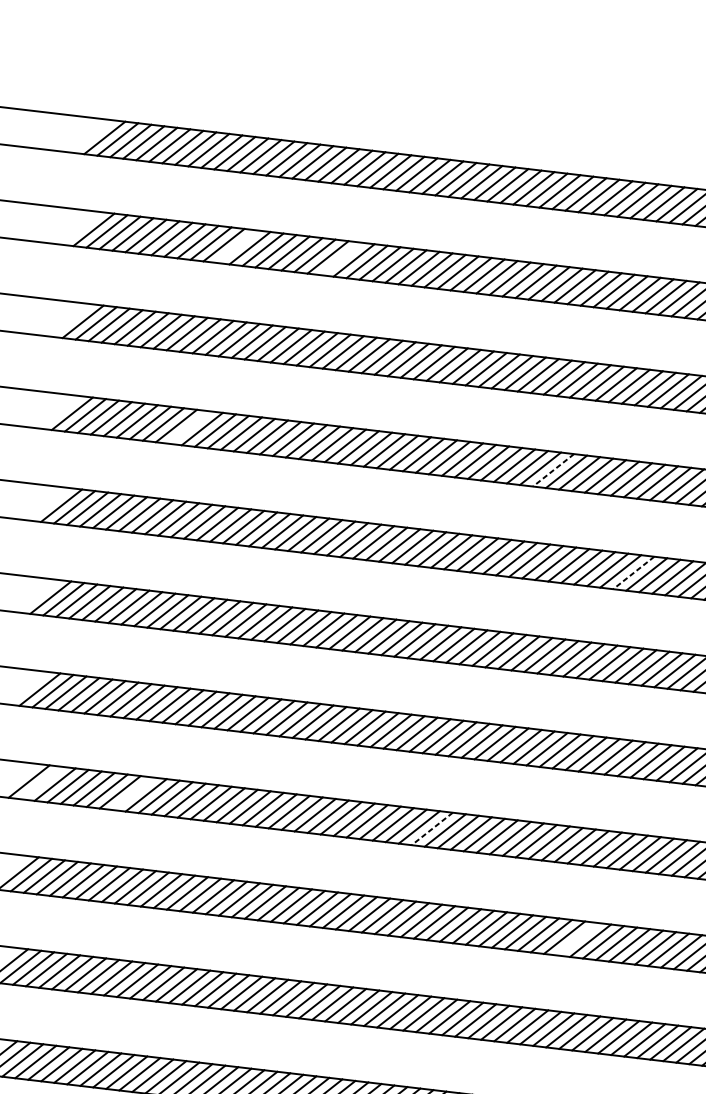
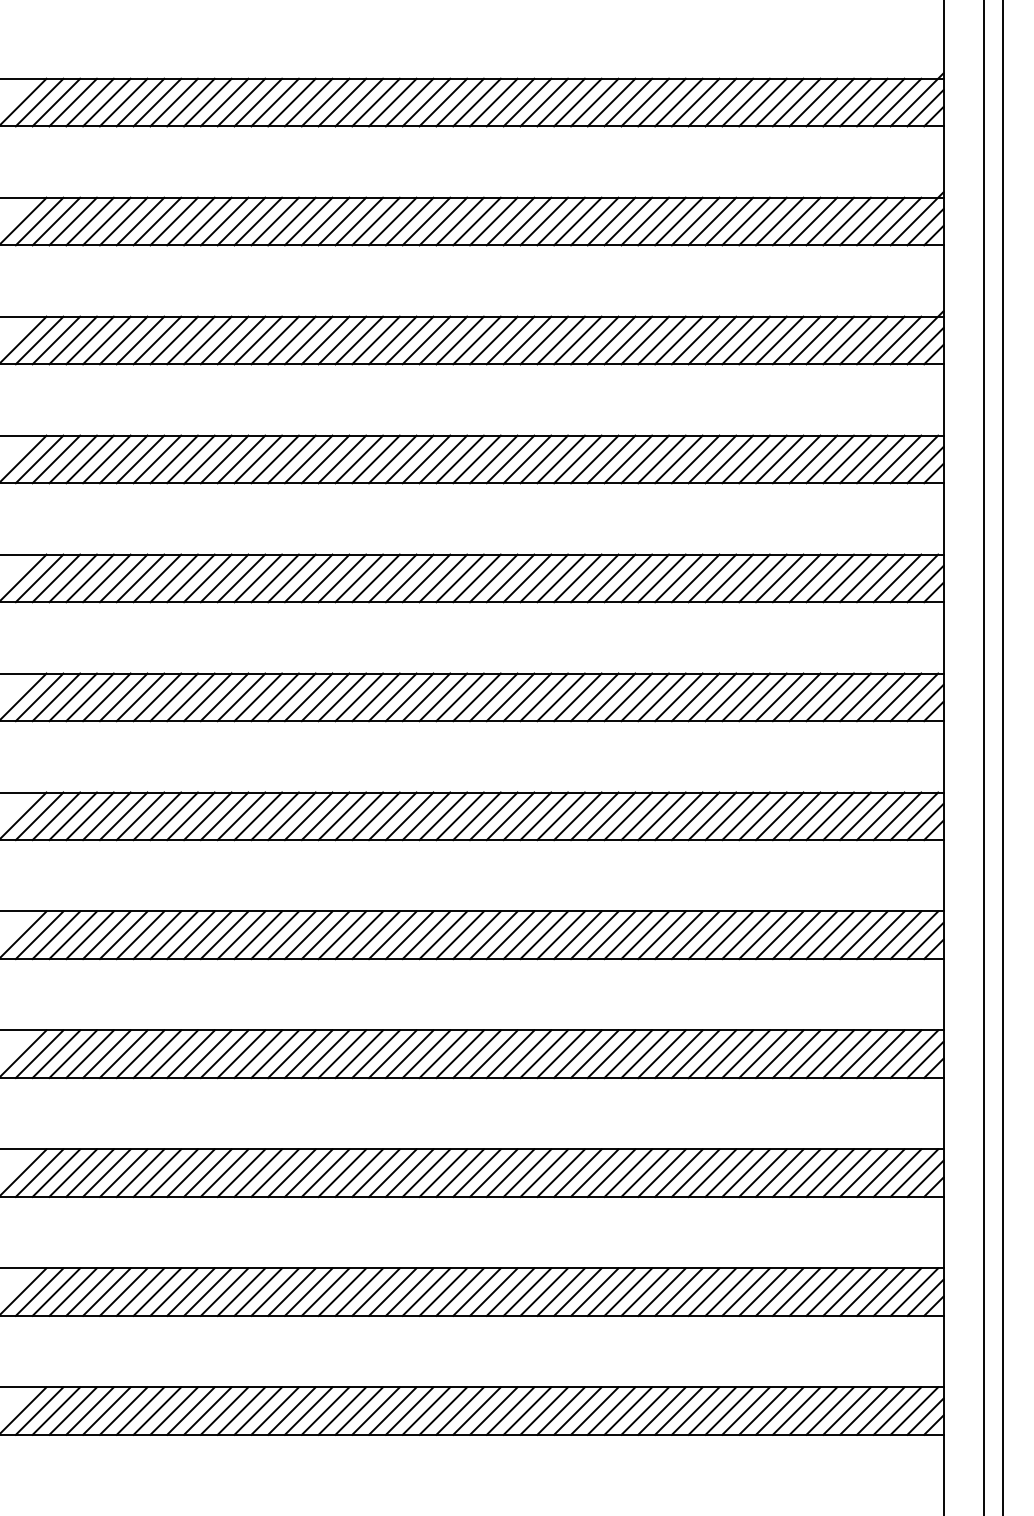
line: (236, 246) -> (207, 221), added
line: (341, 258) -> (342, 221), added
line: (188, 427) -> (173, 459), added
line: (553, 470) -> (645, 459), dashed -> solid
line: (634, 573) -> (763, 578), dashed -> solid
line: (42, 783) -> (39, 935), added
line: (133, 794) -> (157, 935), added
line: (432, 829) -> (544, 935), dashed -> solid
line: (577, 939) -> (745, 1054), added

